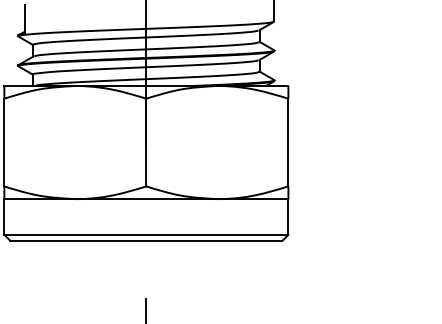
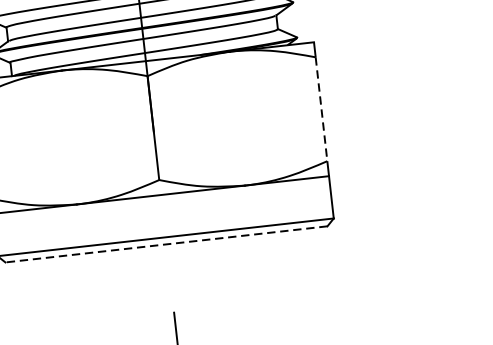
line: (288, 142) -> (321, 109), solid -> dashed
line: (145, 240) -> (165, 244), solid -> dashed

